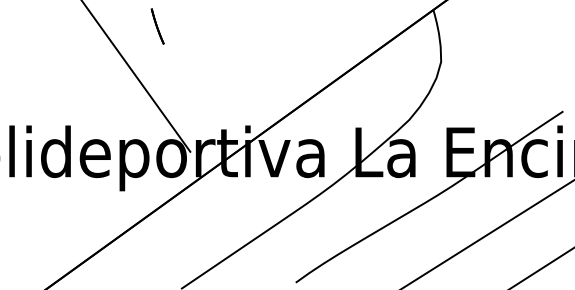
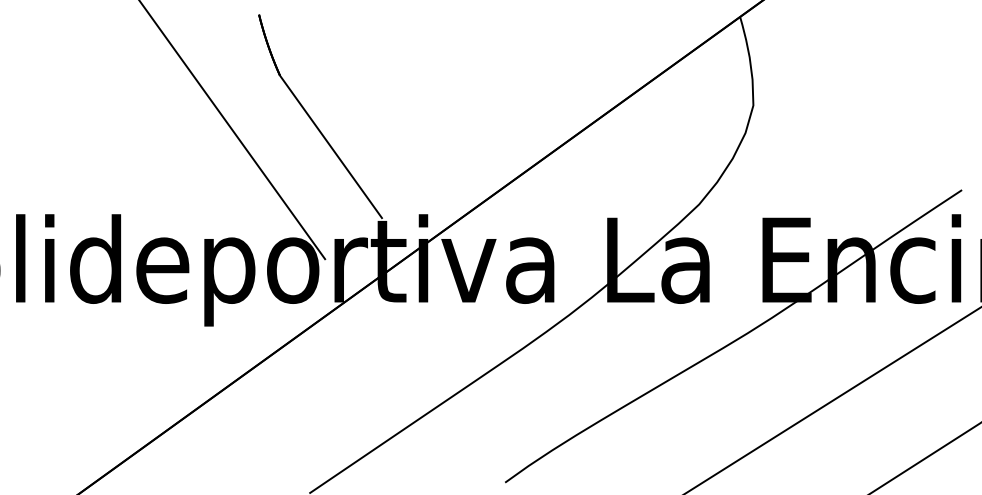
line: (193, 85) -> (330, 145), added

